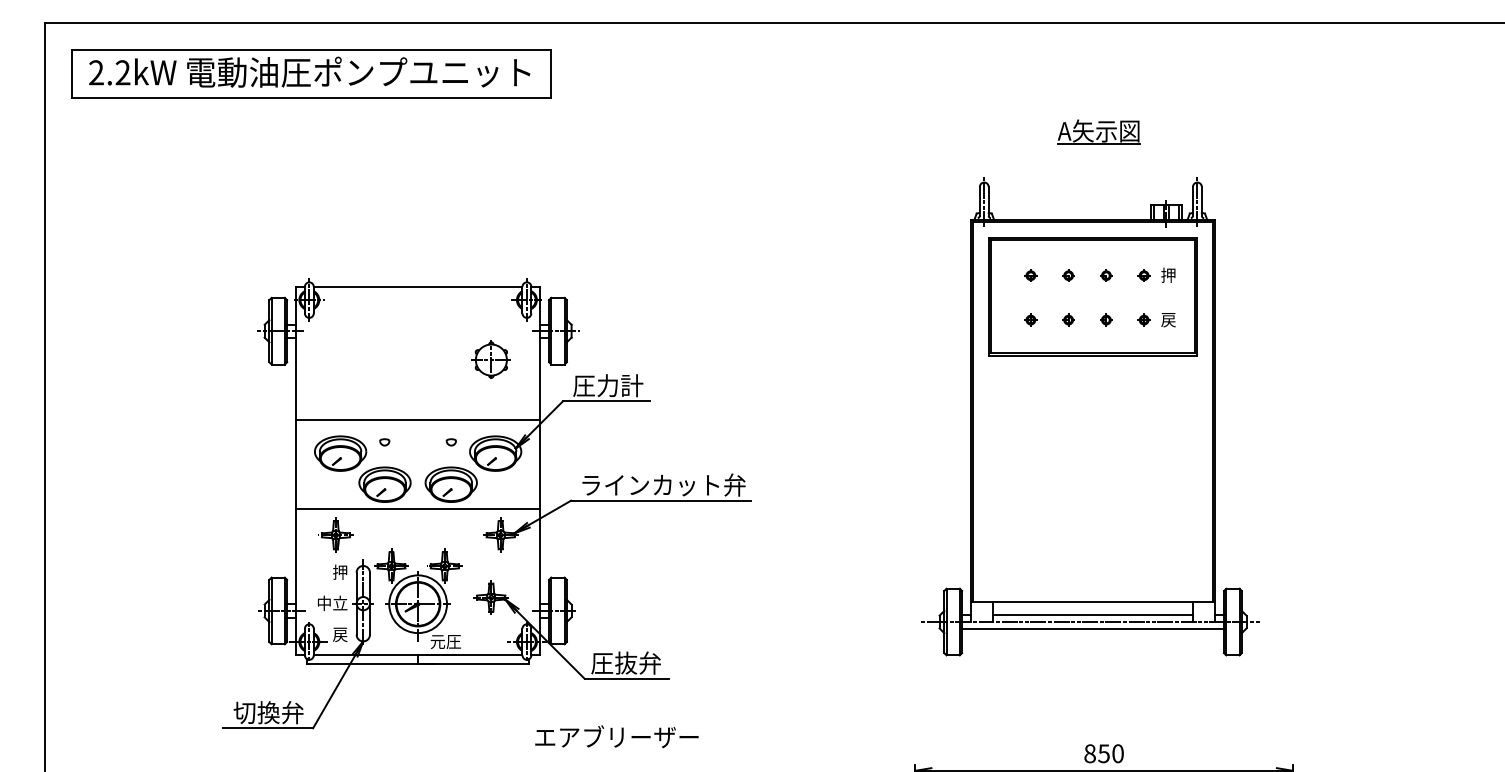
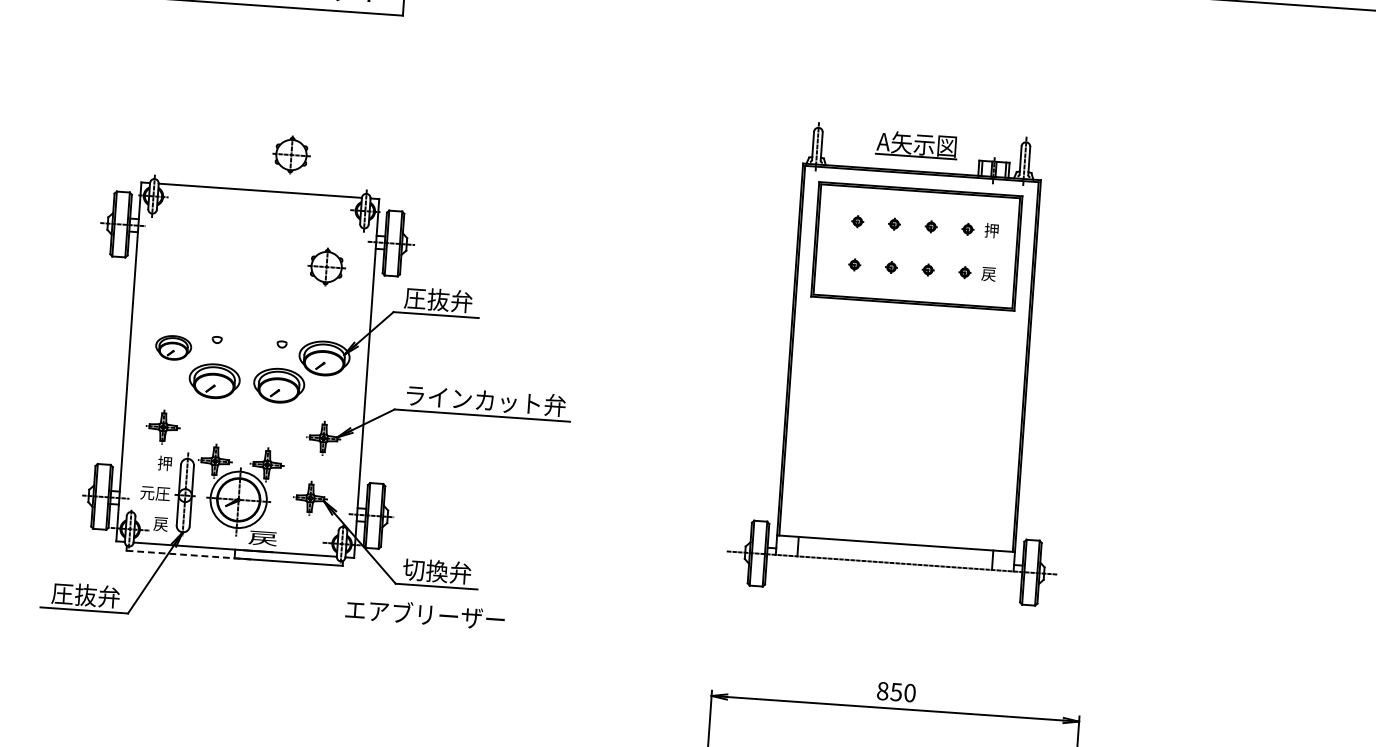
part: (1098, 131) -> (916, 144), moved
part: (446, 247) -> (290, 154), added
text: (620, 385) -> (450, 300), 圧力計 -> 圧抜弁
line: (418, 420) -> (251, 320), removed
part: (340, 453) -> (173, 347), size x0.7
line: (418, 508) -> (245, 406), removed
text: (332, 603) -> (155, 493), 中立 -> 元圧
line: (1092, 615) -> (894, 556), removed
line: (1093, 628) -> (894, 569), removed
text: (445, 641) -> (262, 538), 元圧 -> 戻
text: (614, 662) -> (425, 569), 圧抜弁 -> 切換弁
line: (371, 664) -> (189, 555), solid -> dashed
text: (256, 712) -> (73, 594), 切換弁 -> 圧抜弁
text: (616, 736) -> (424, 613), moved

